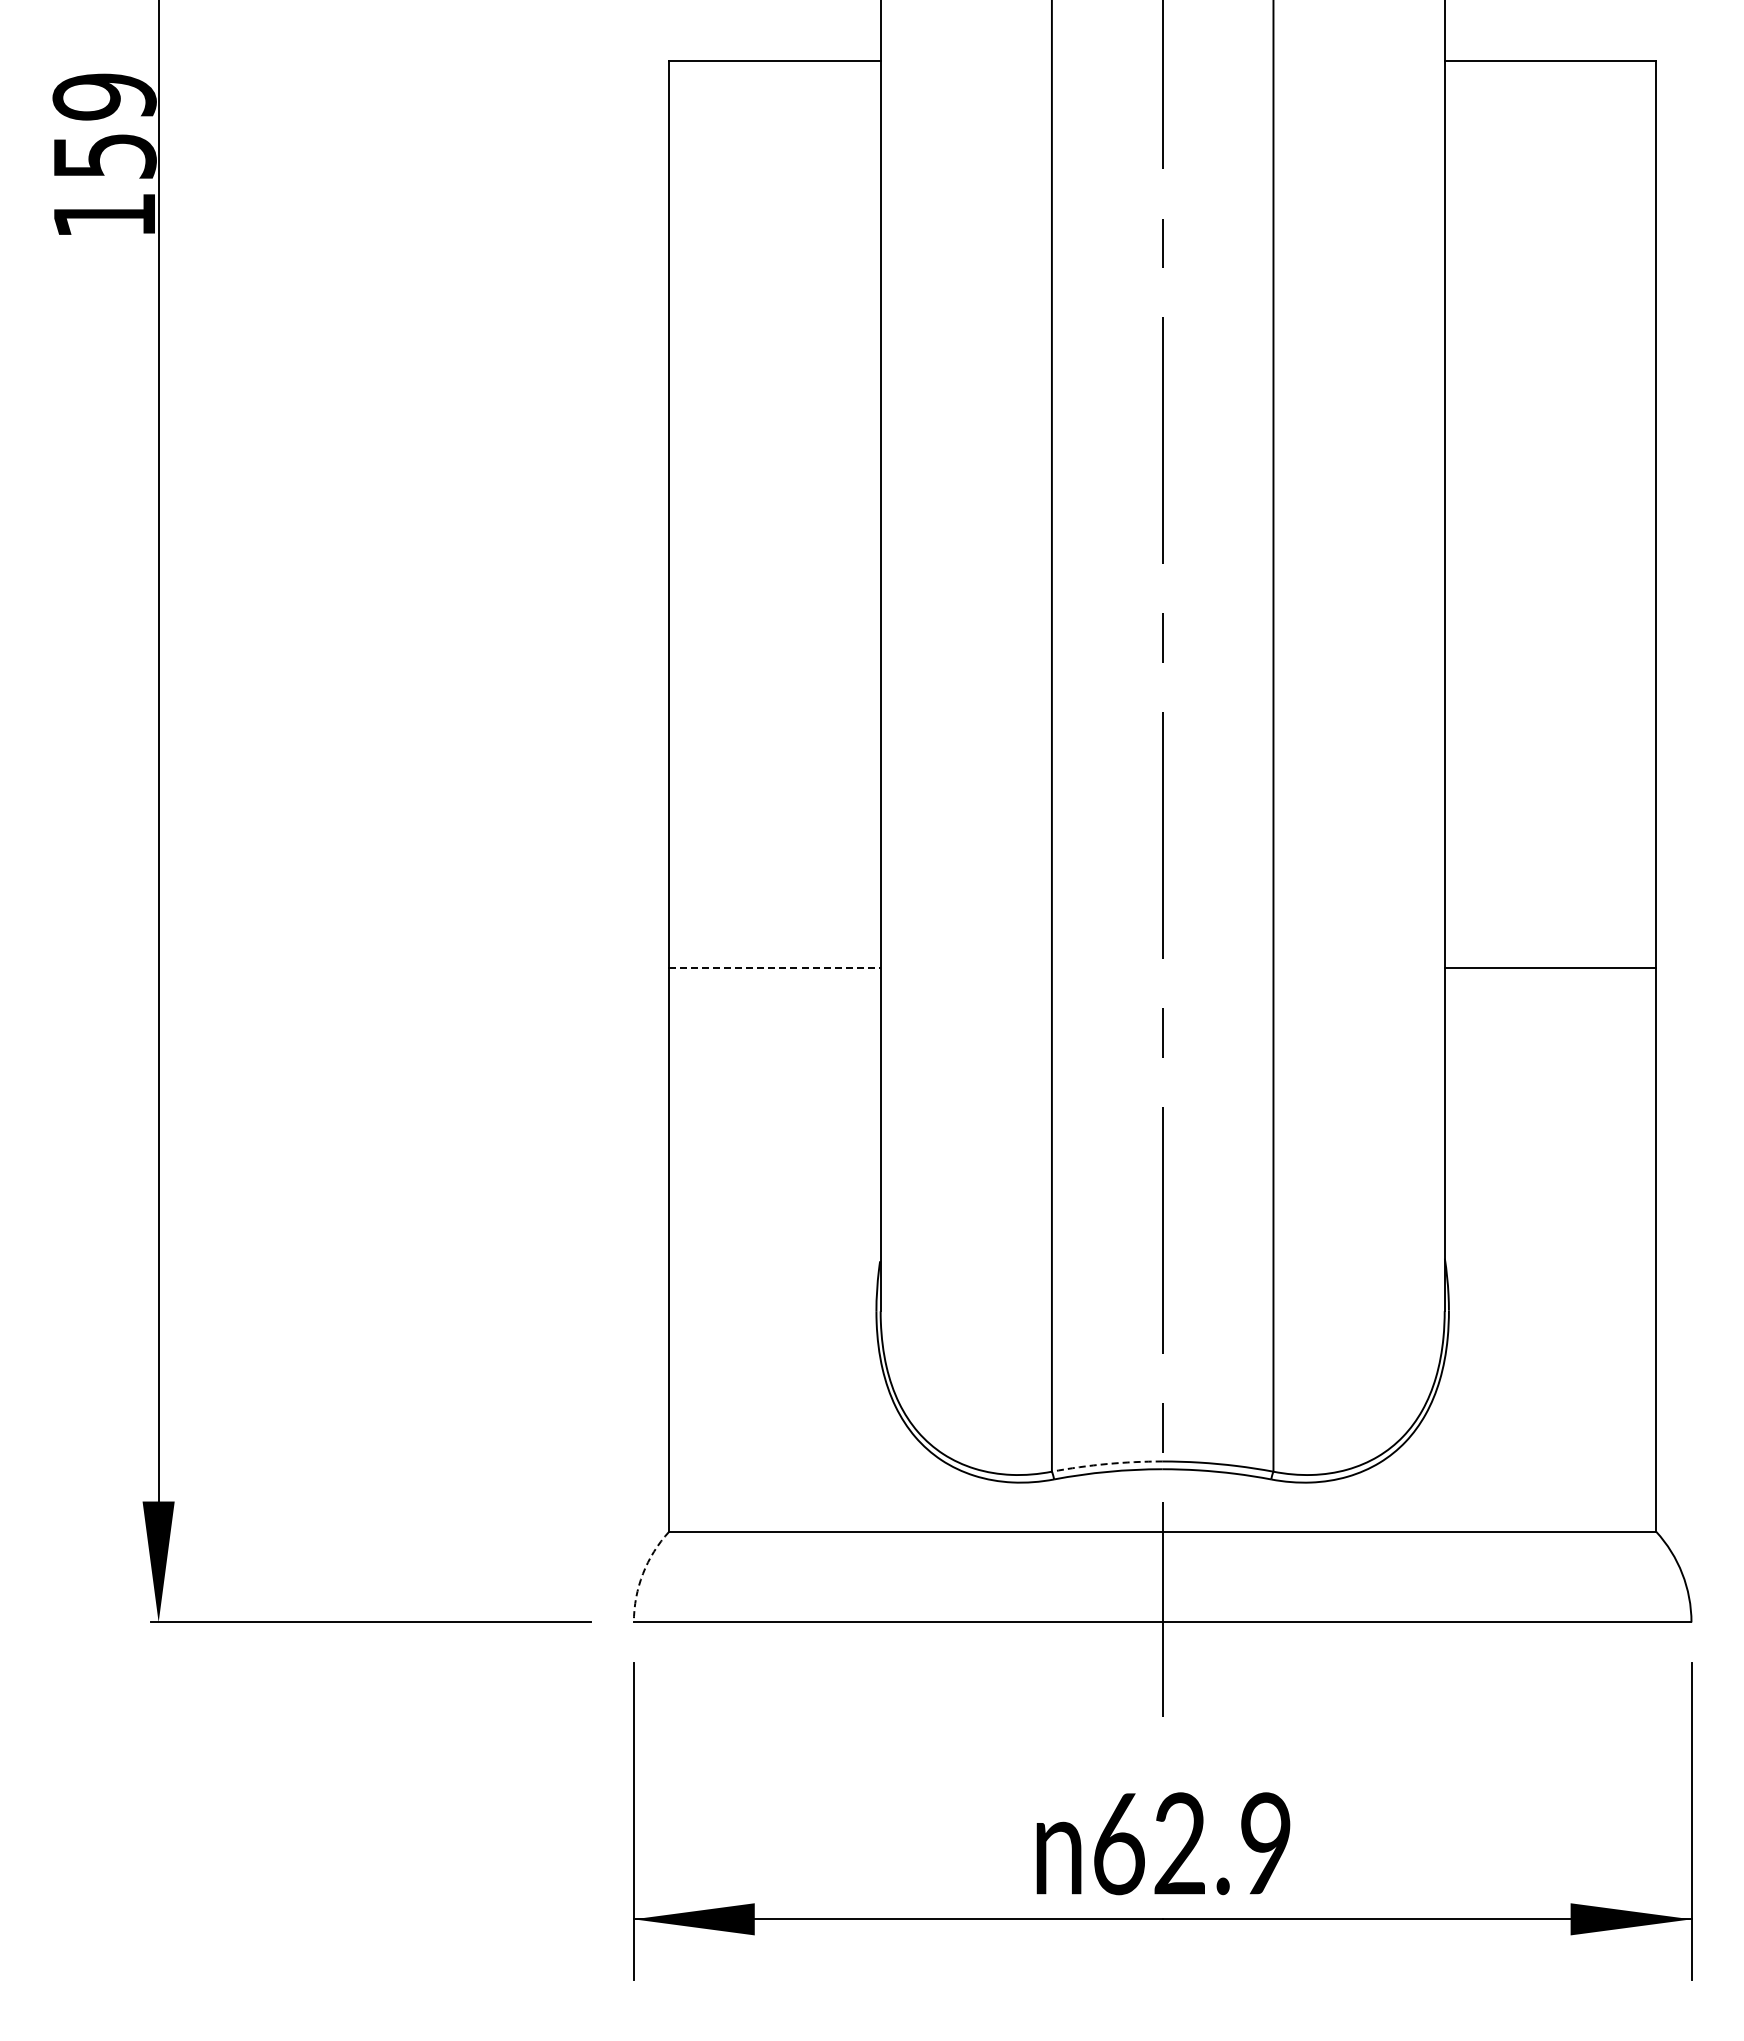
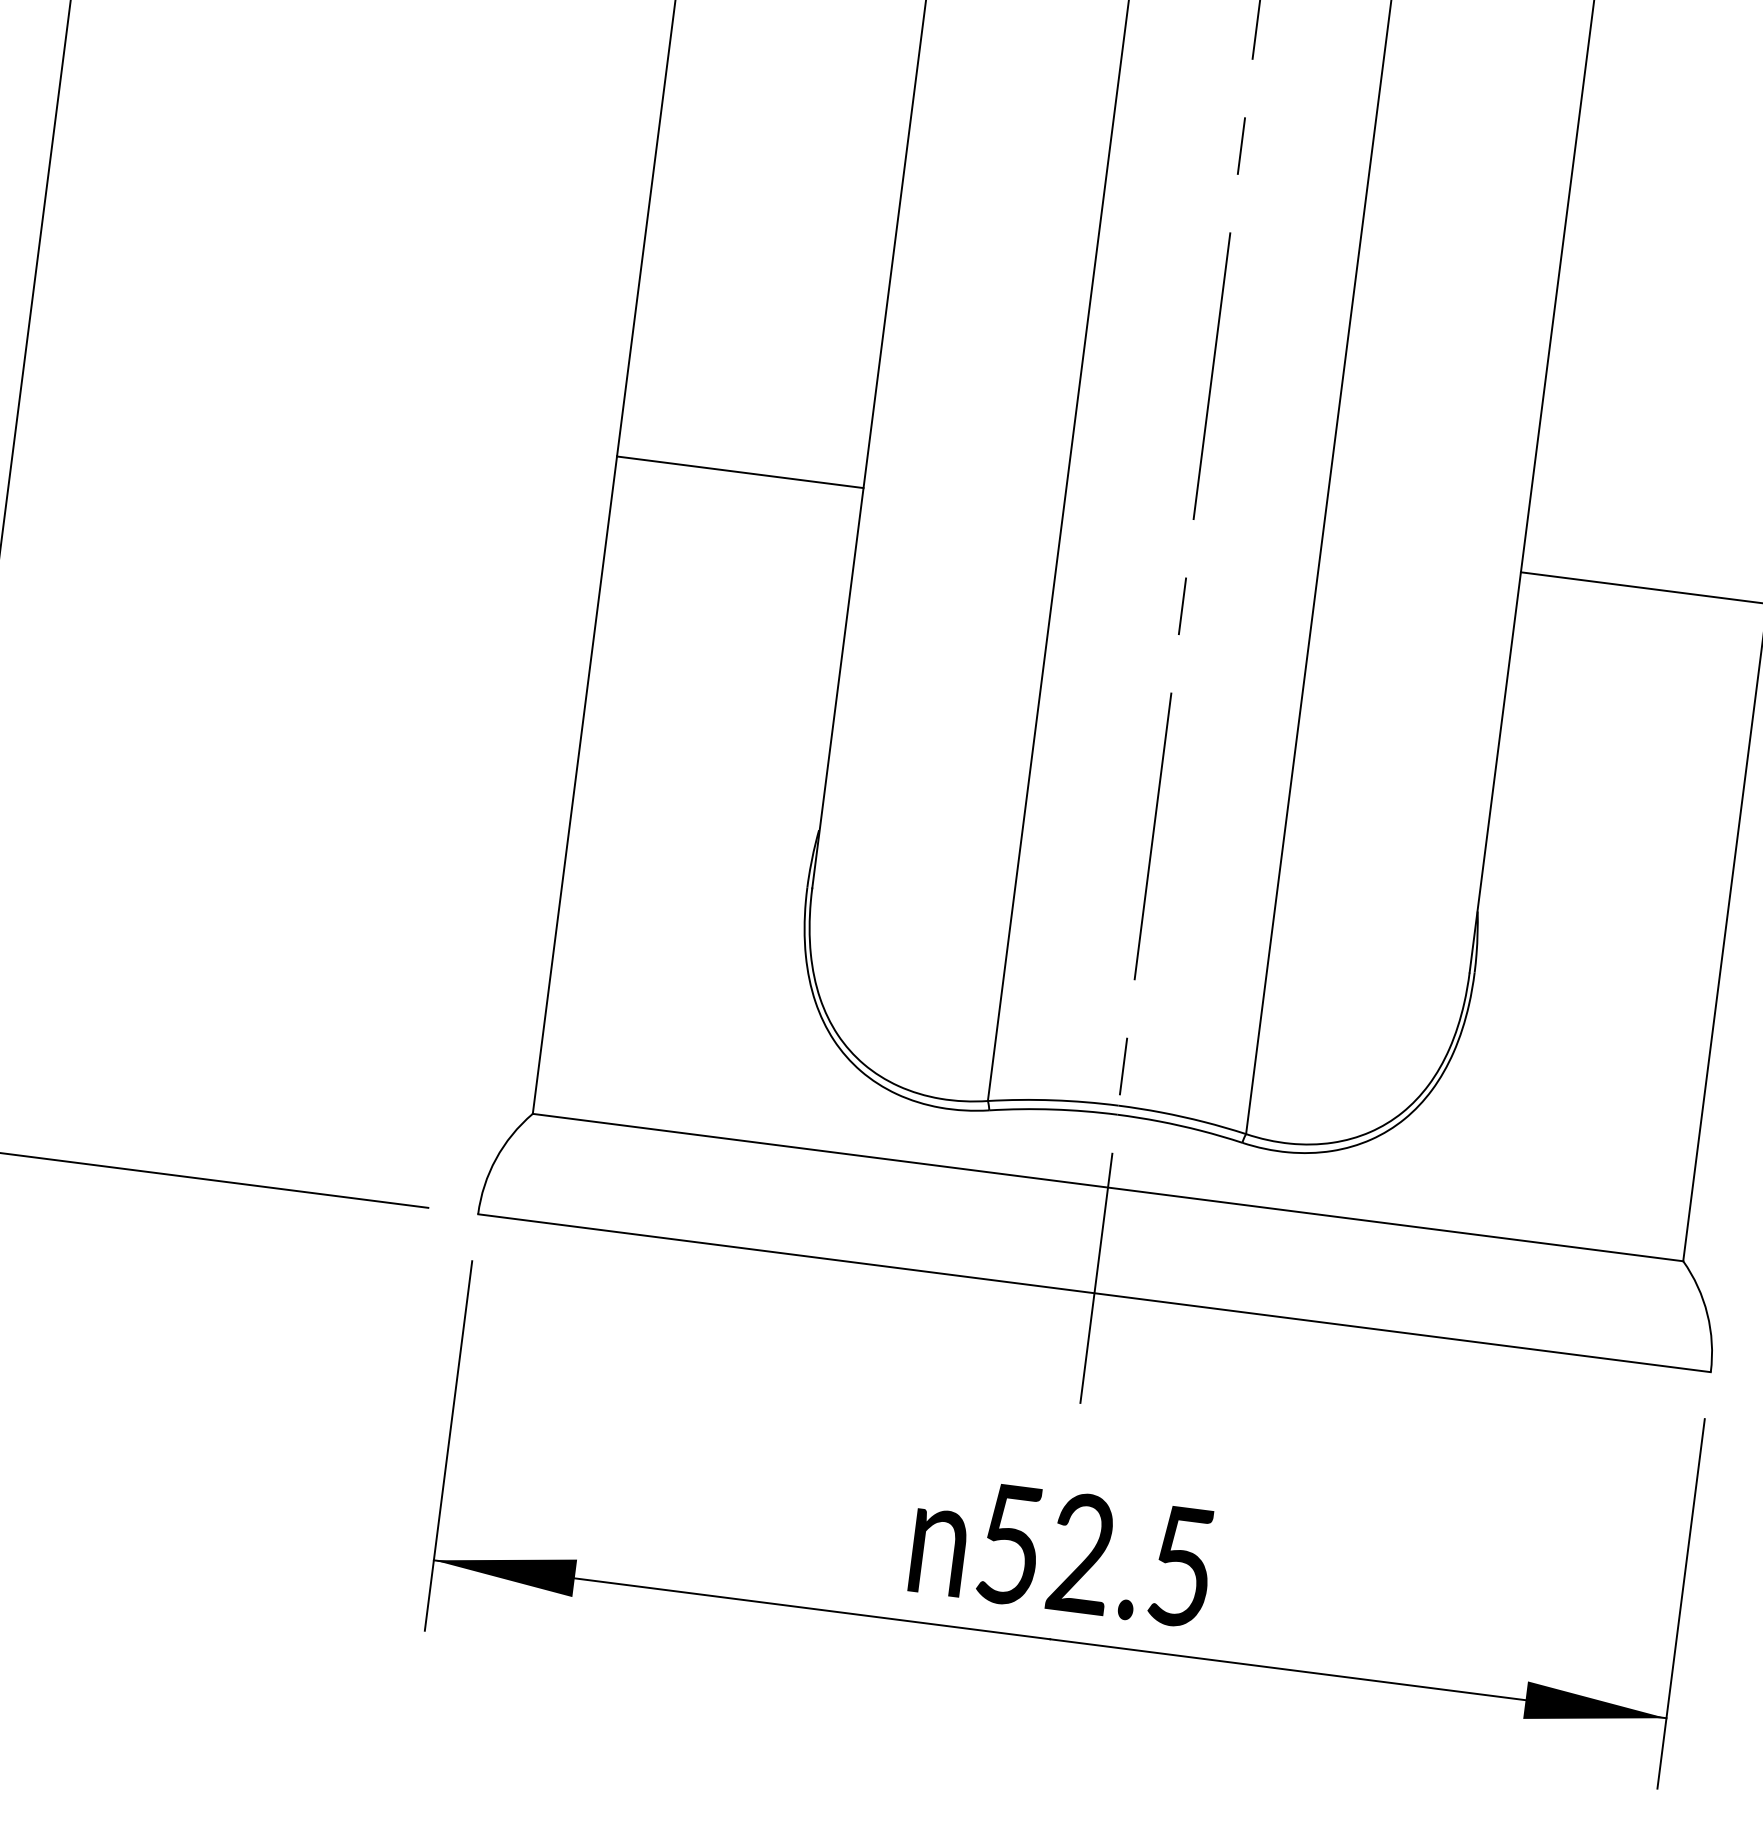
line: (774, 967) -> (739, 471), dashed -> solid
arc: (1107, 1464) -> (1053, 1100), dashed -> solid
arc: (643, 1573) -> (496, 1158), dashed -> solid
text: (1192, 1843) -> (1096, 1555), 62.9 -> 52.5

